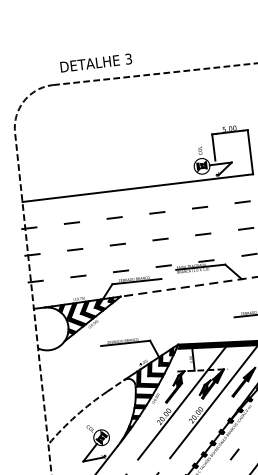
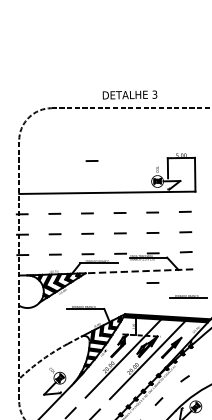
text: (95, 62) -> (129, 94), moved
line: (112, 148) -> (91, 160), added
line: (209, 299) -> (152, 282), added

